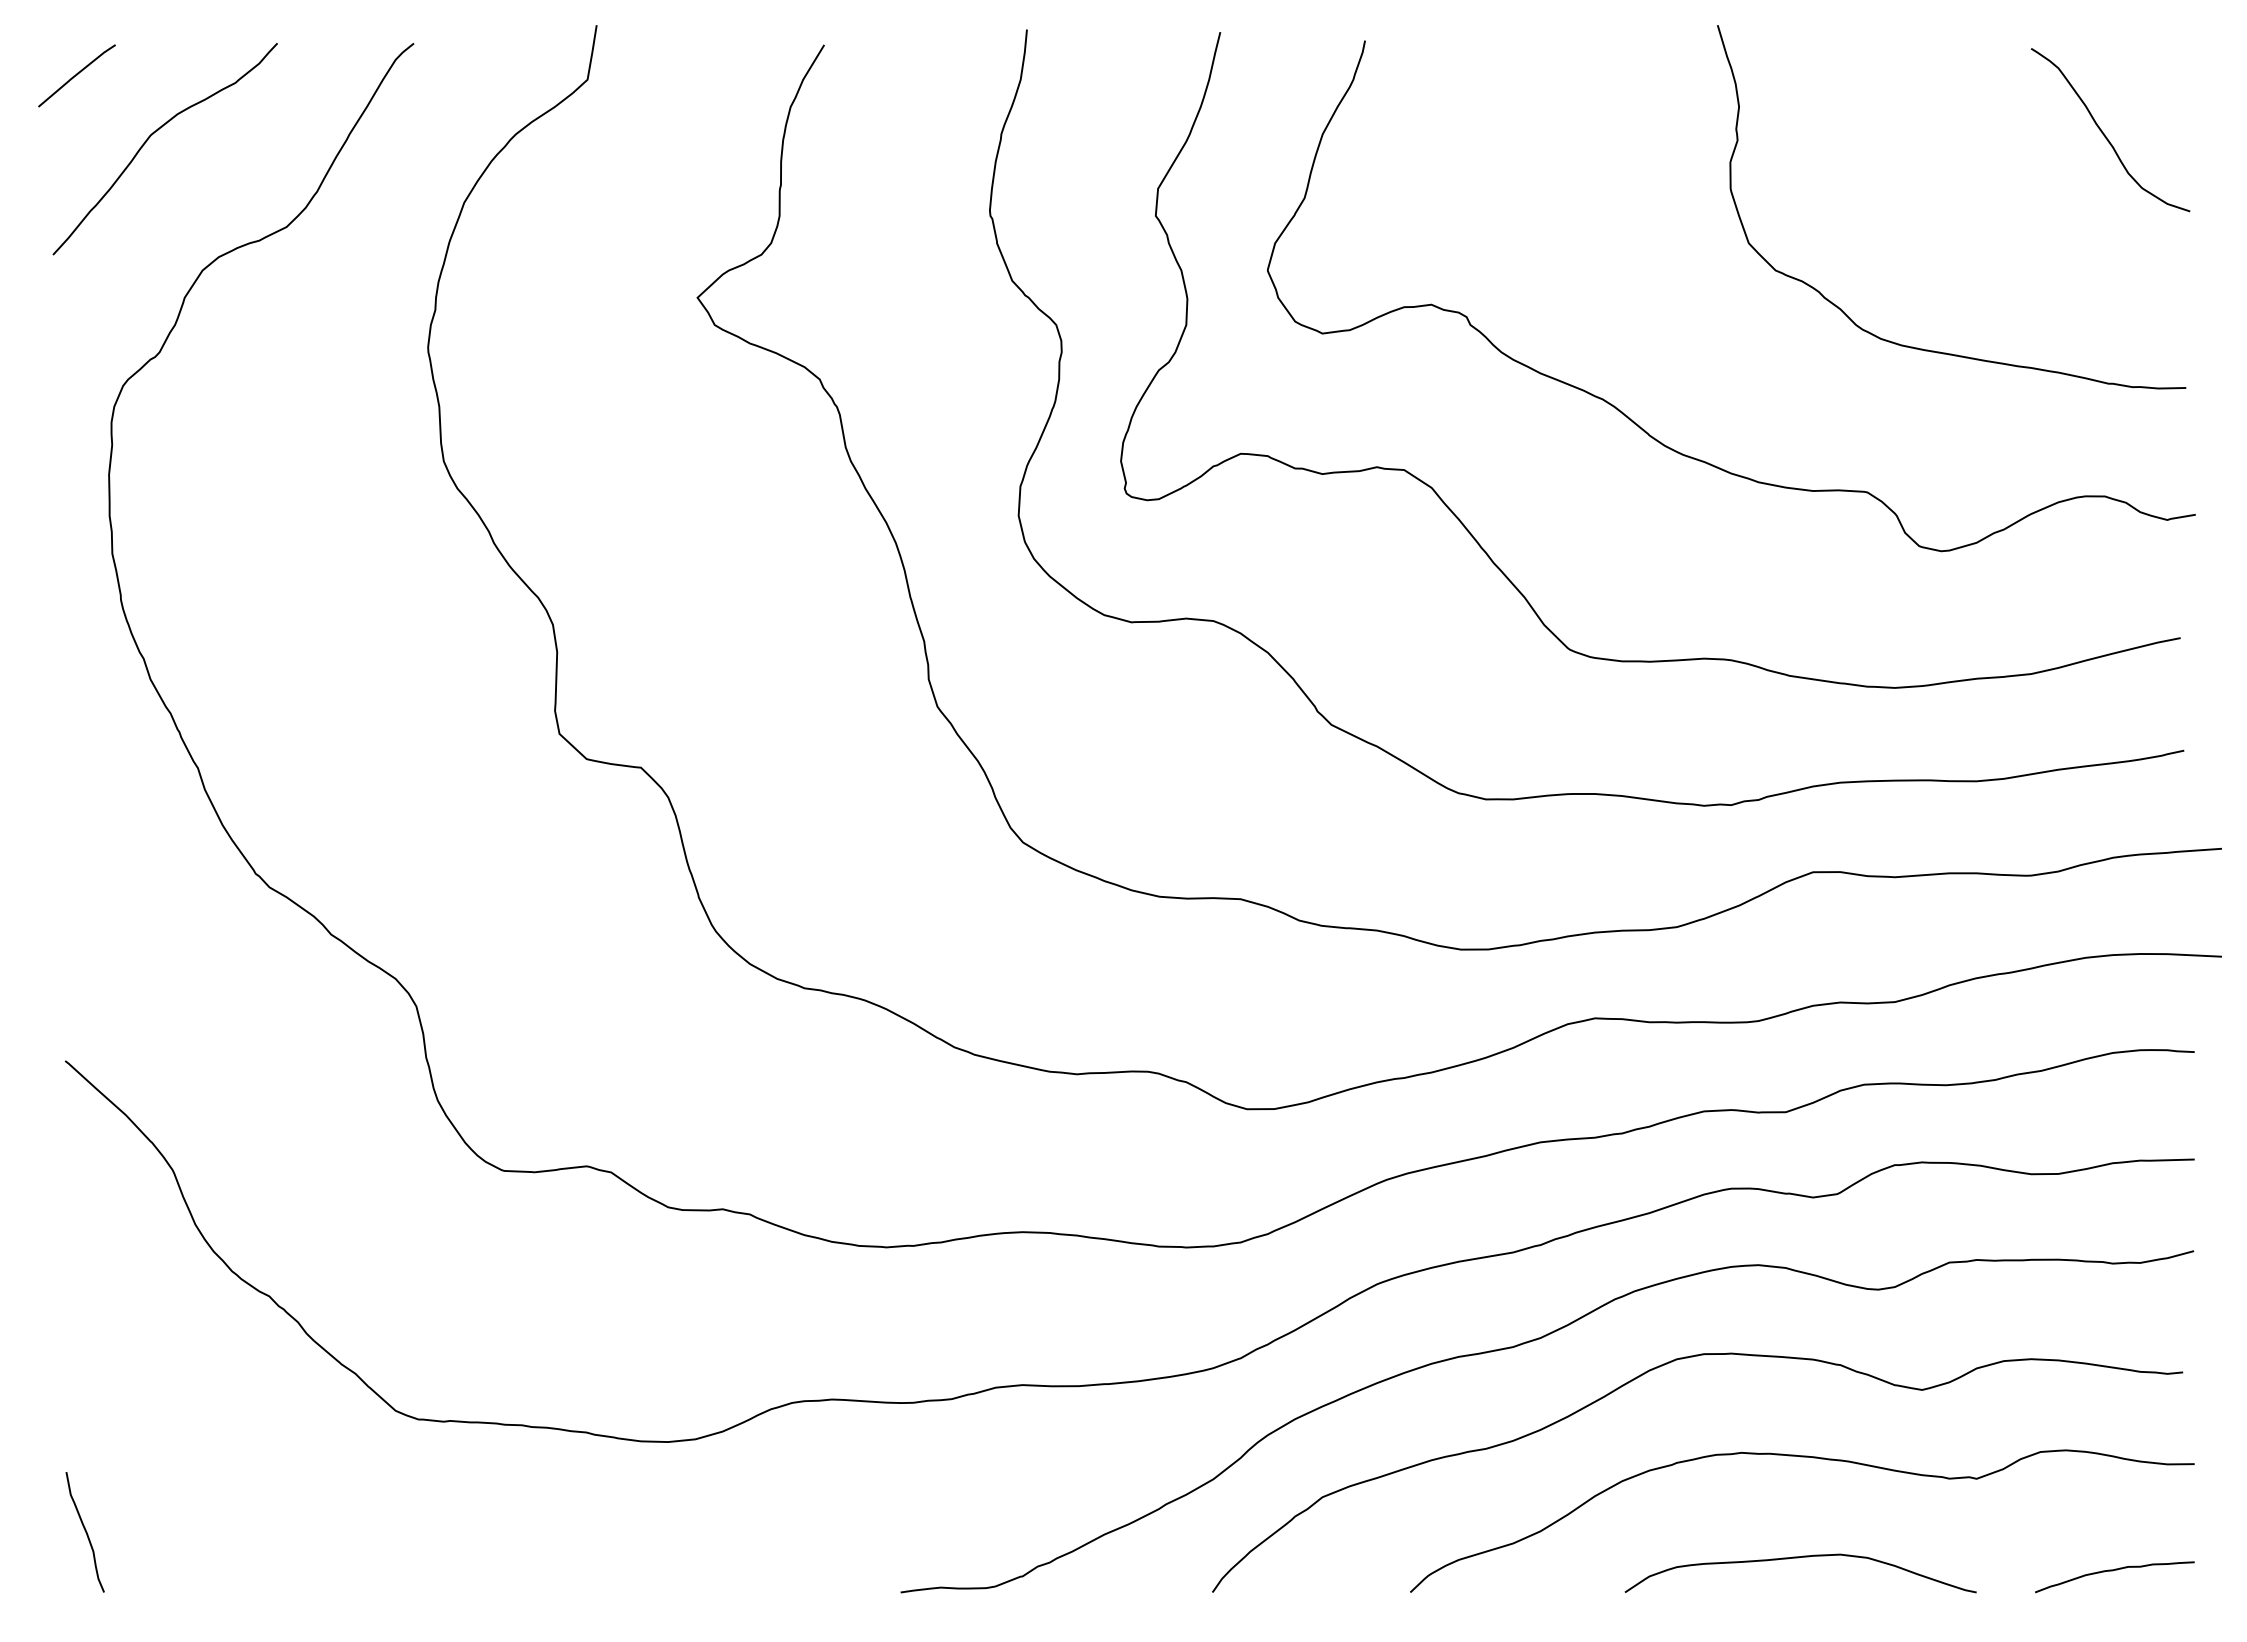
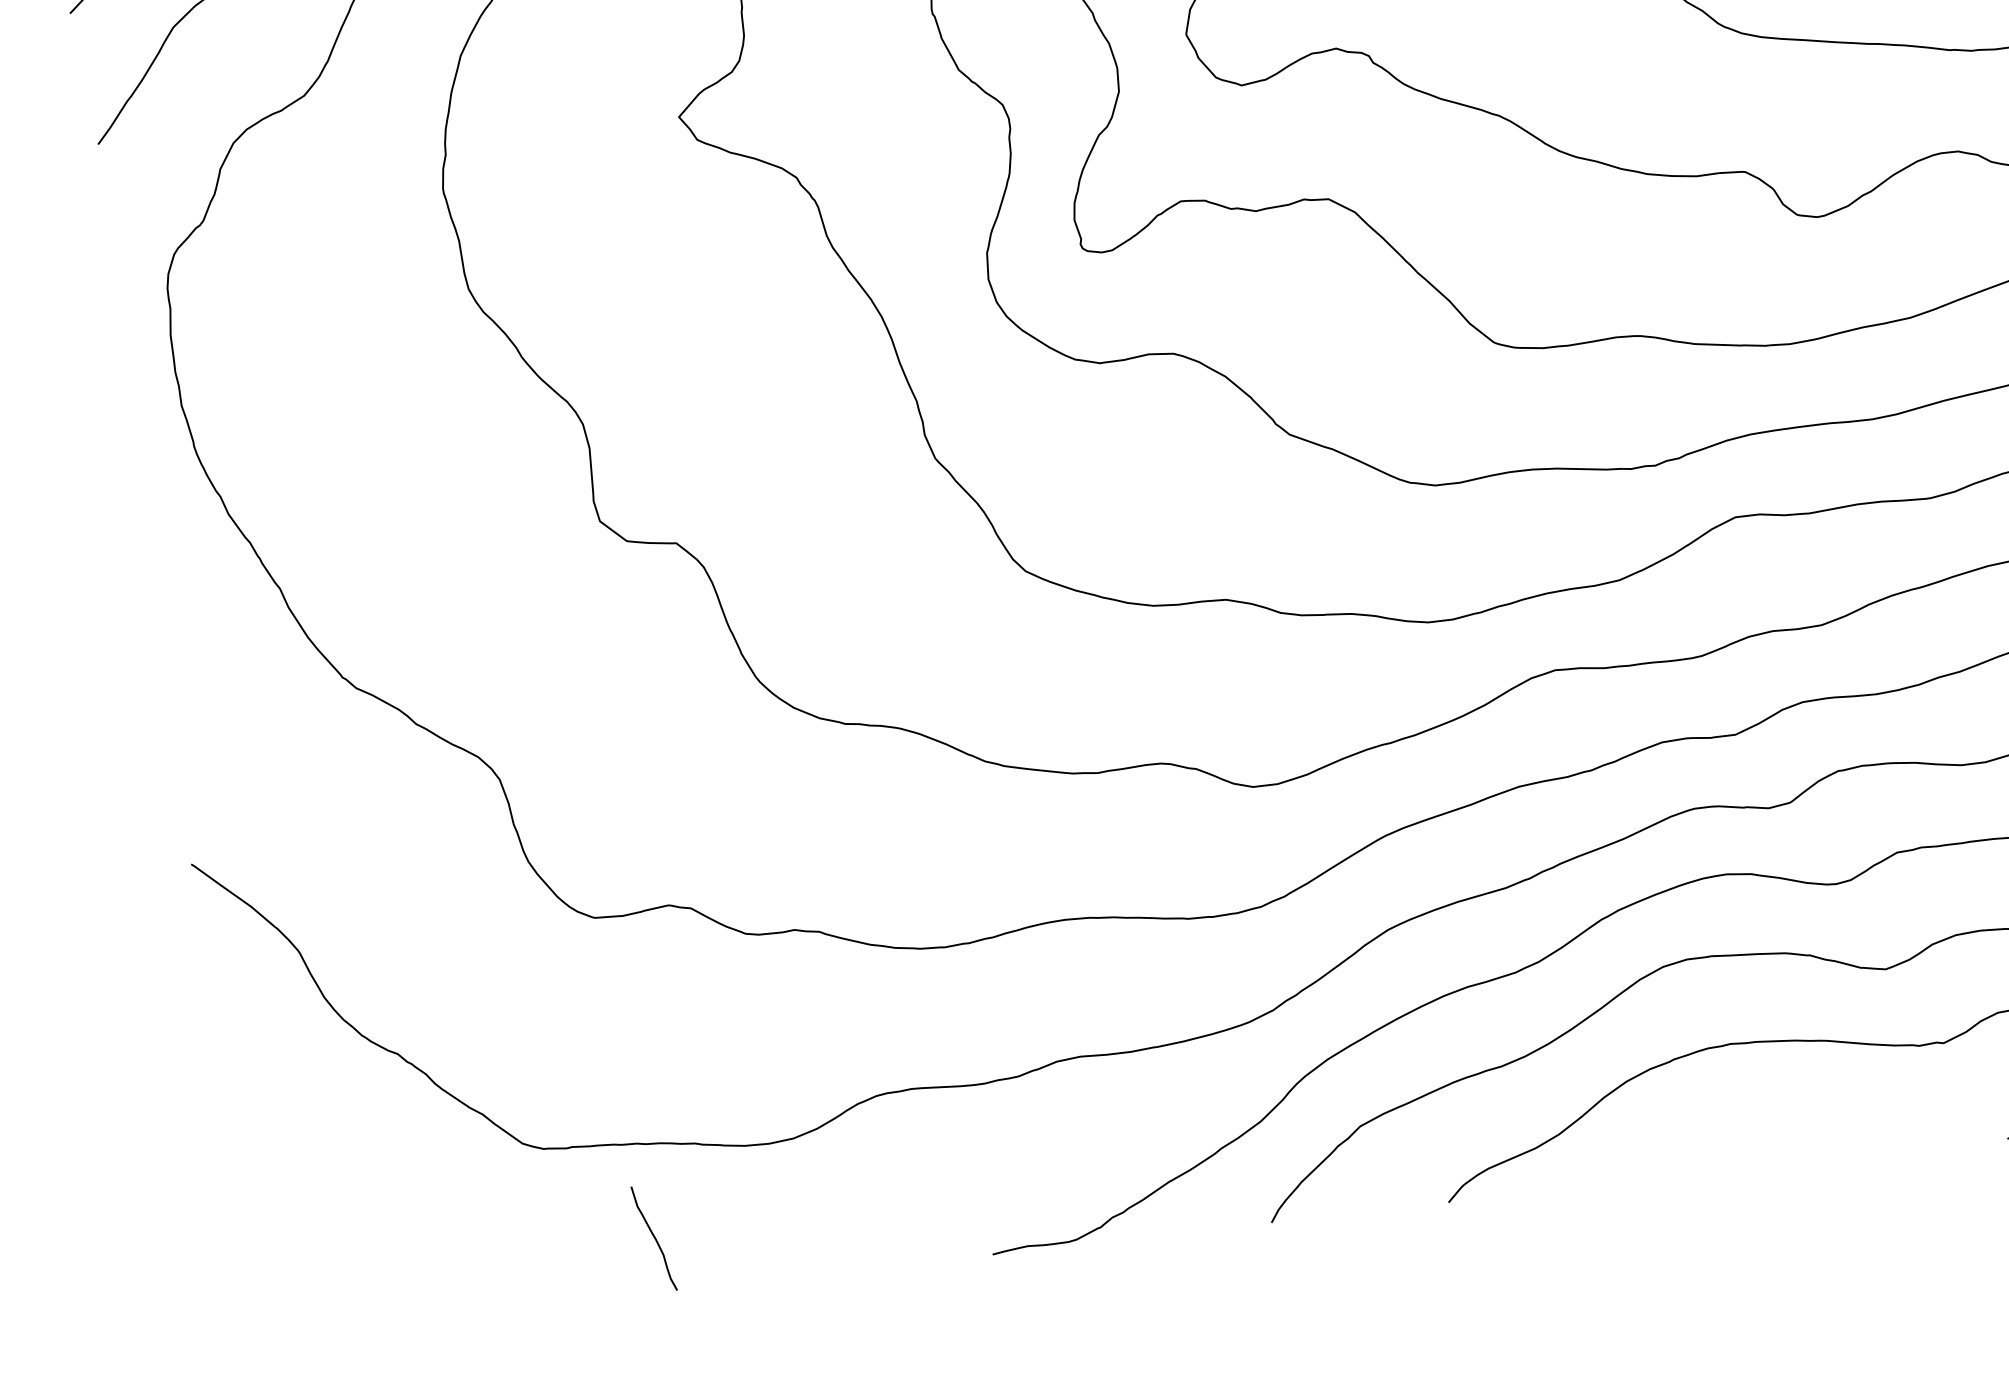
curve: (85, 1532) -> (654, 1238), moved
curve: (1798, 1558) -> (1792, 1132), removed

